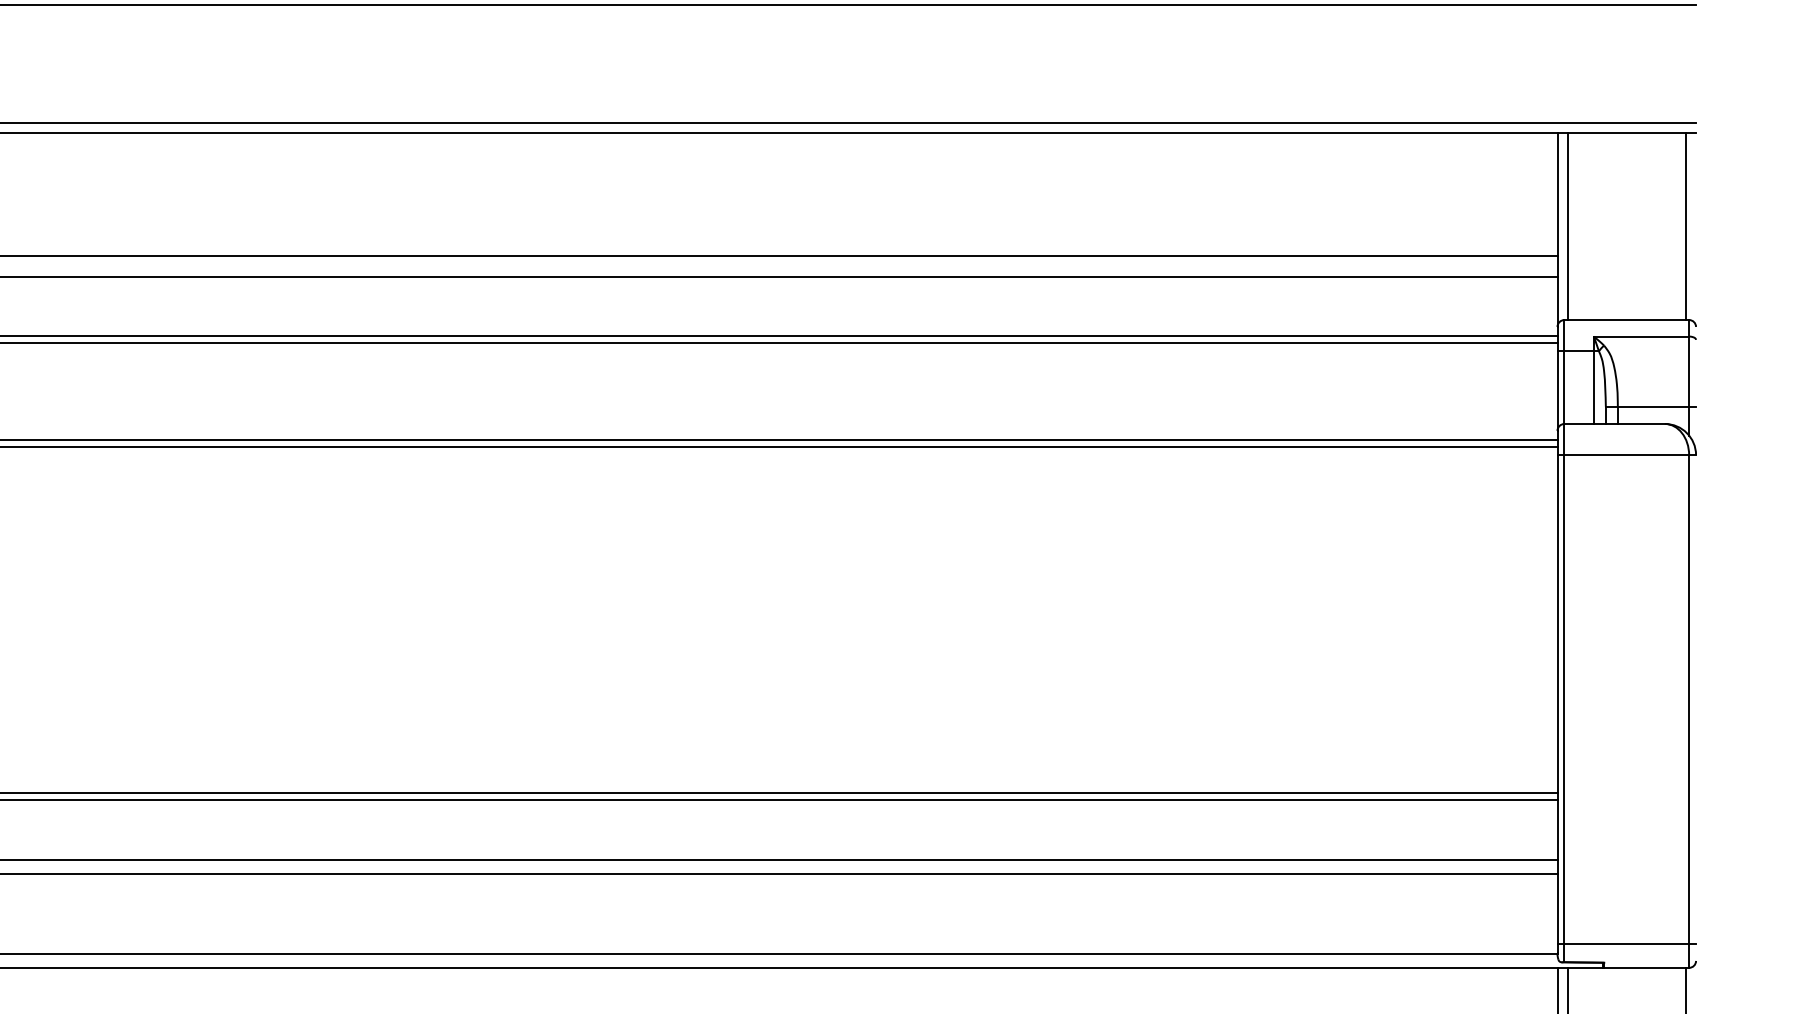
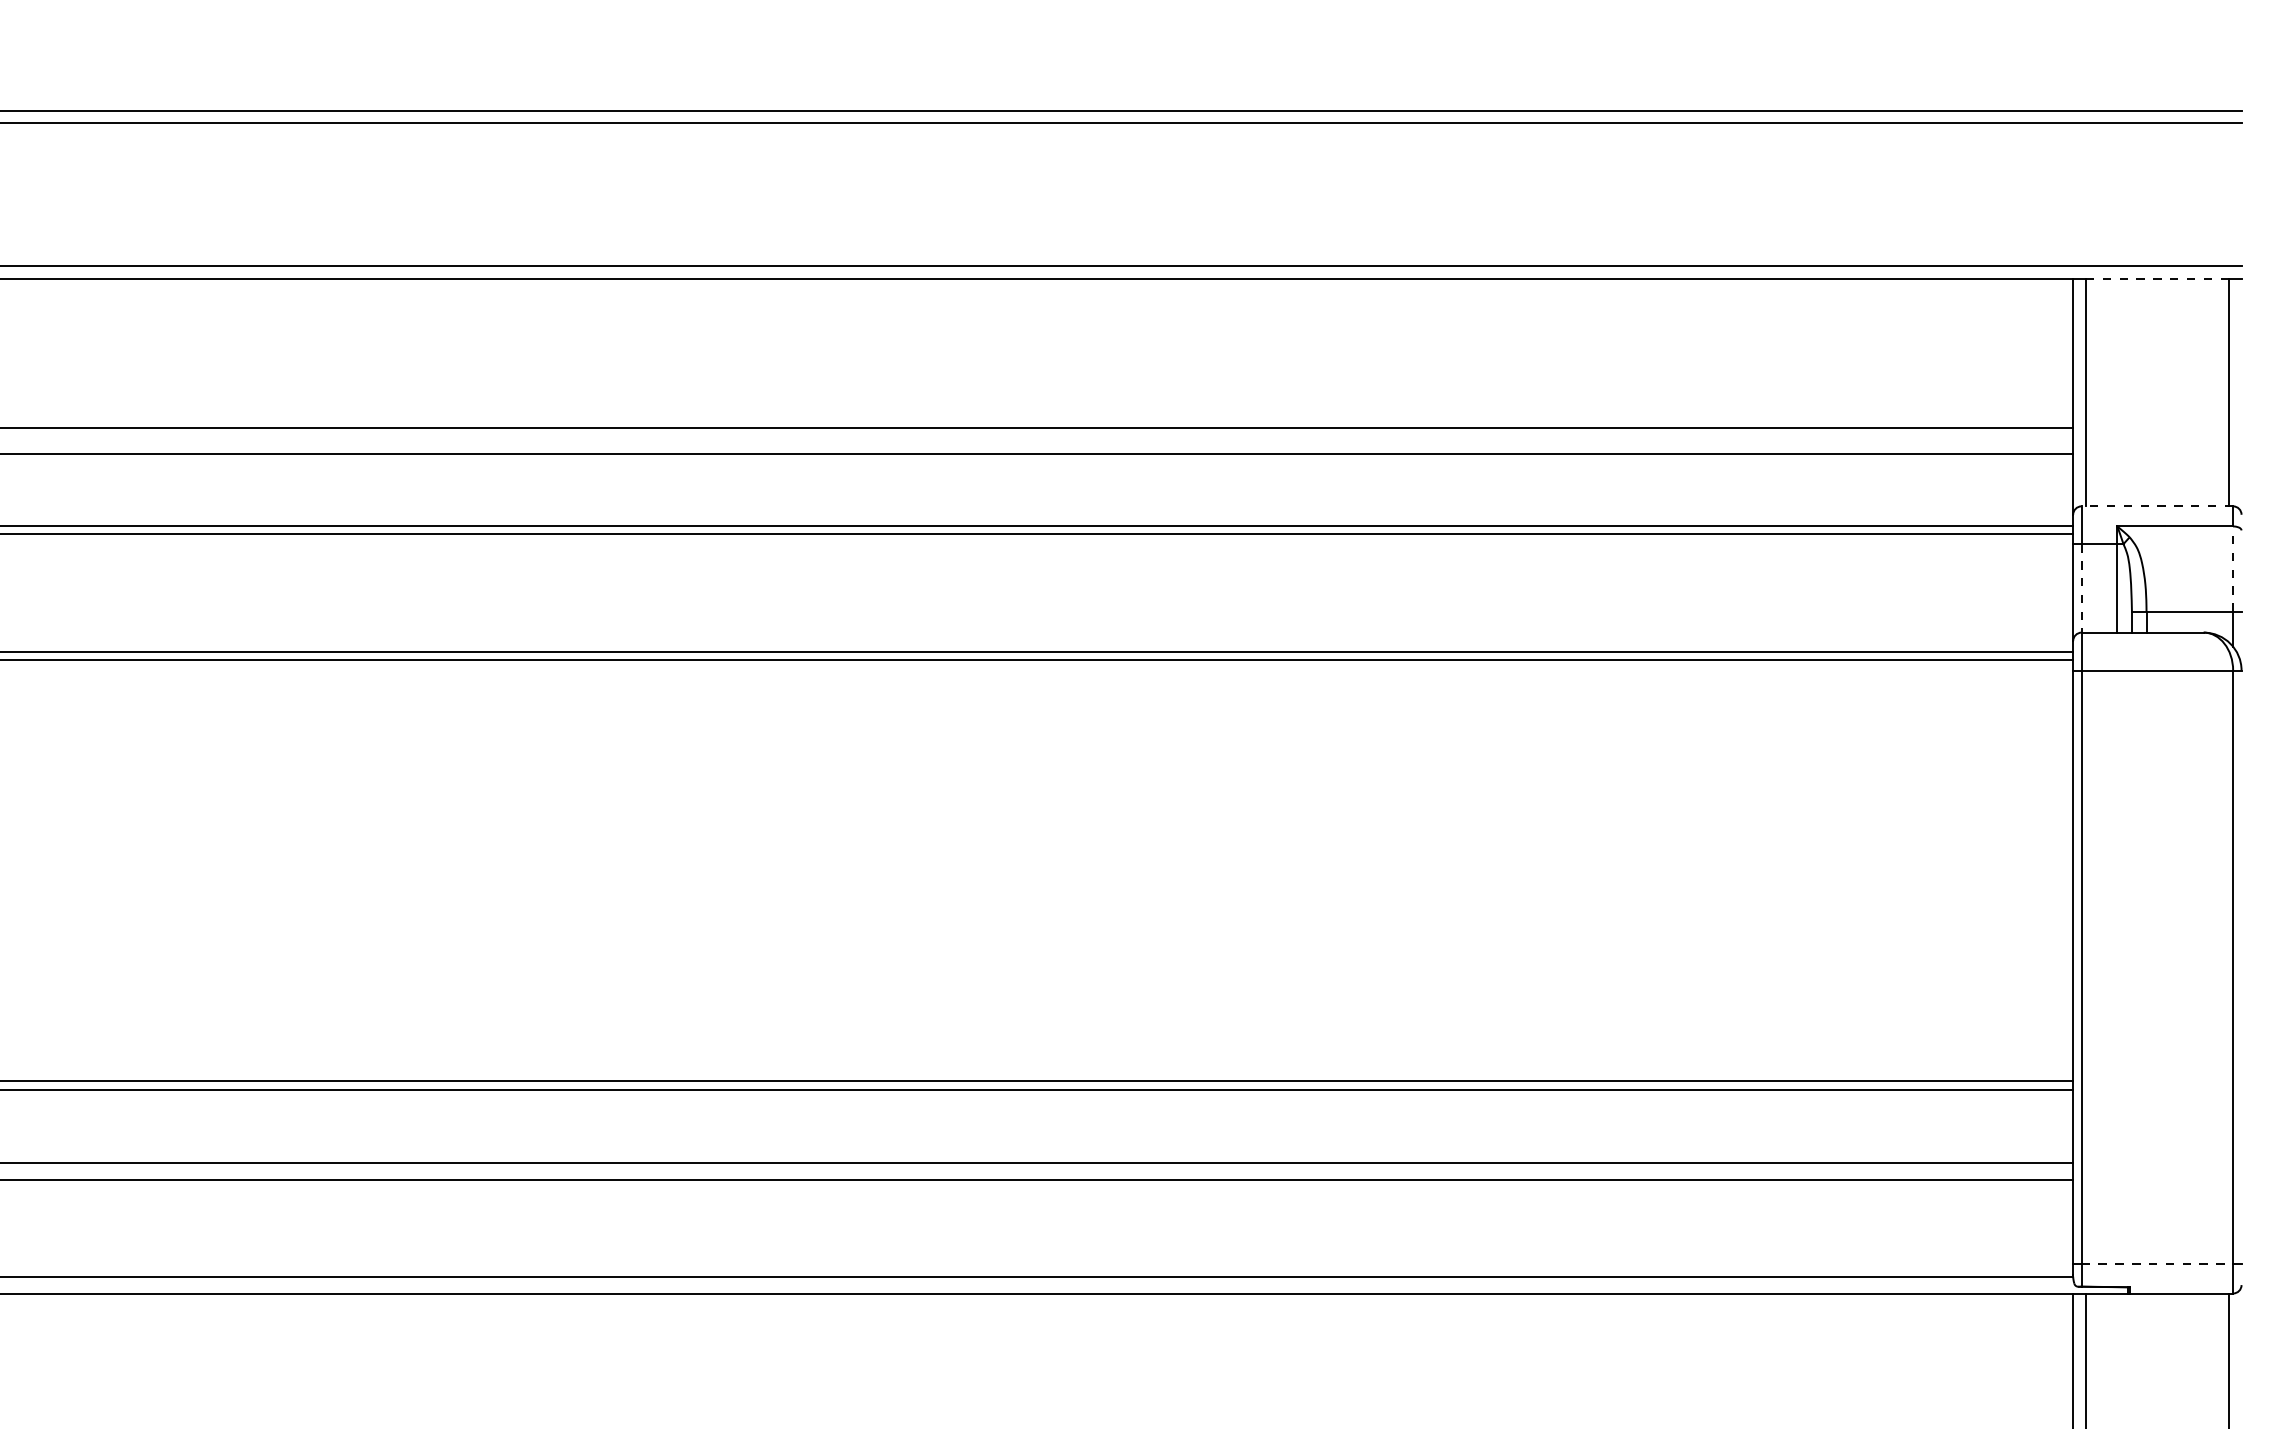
line: (1626, 133) -> (2157, 279), solid -> dashed
line: (1626, 320) -> (2157, 506), solid -> dashed
line: (1689, 372) -> (2233, 569), solid -> dashed
line: (1564, 387) -> (2081, 588), solid -> dashed
line: (1626, 943) -> (2157, 1264), solid -> dashed

